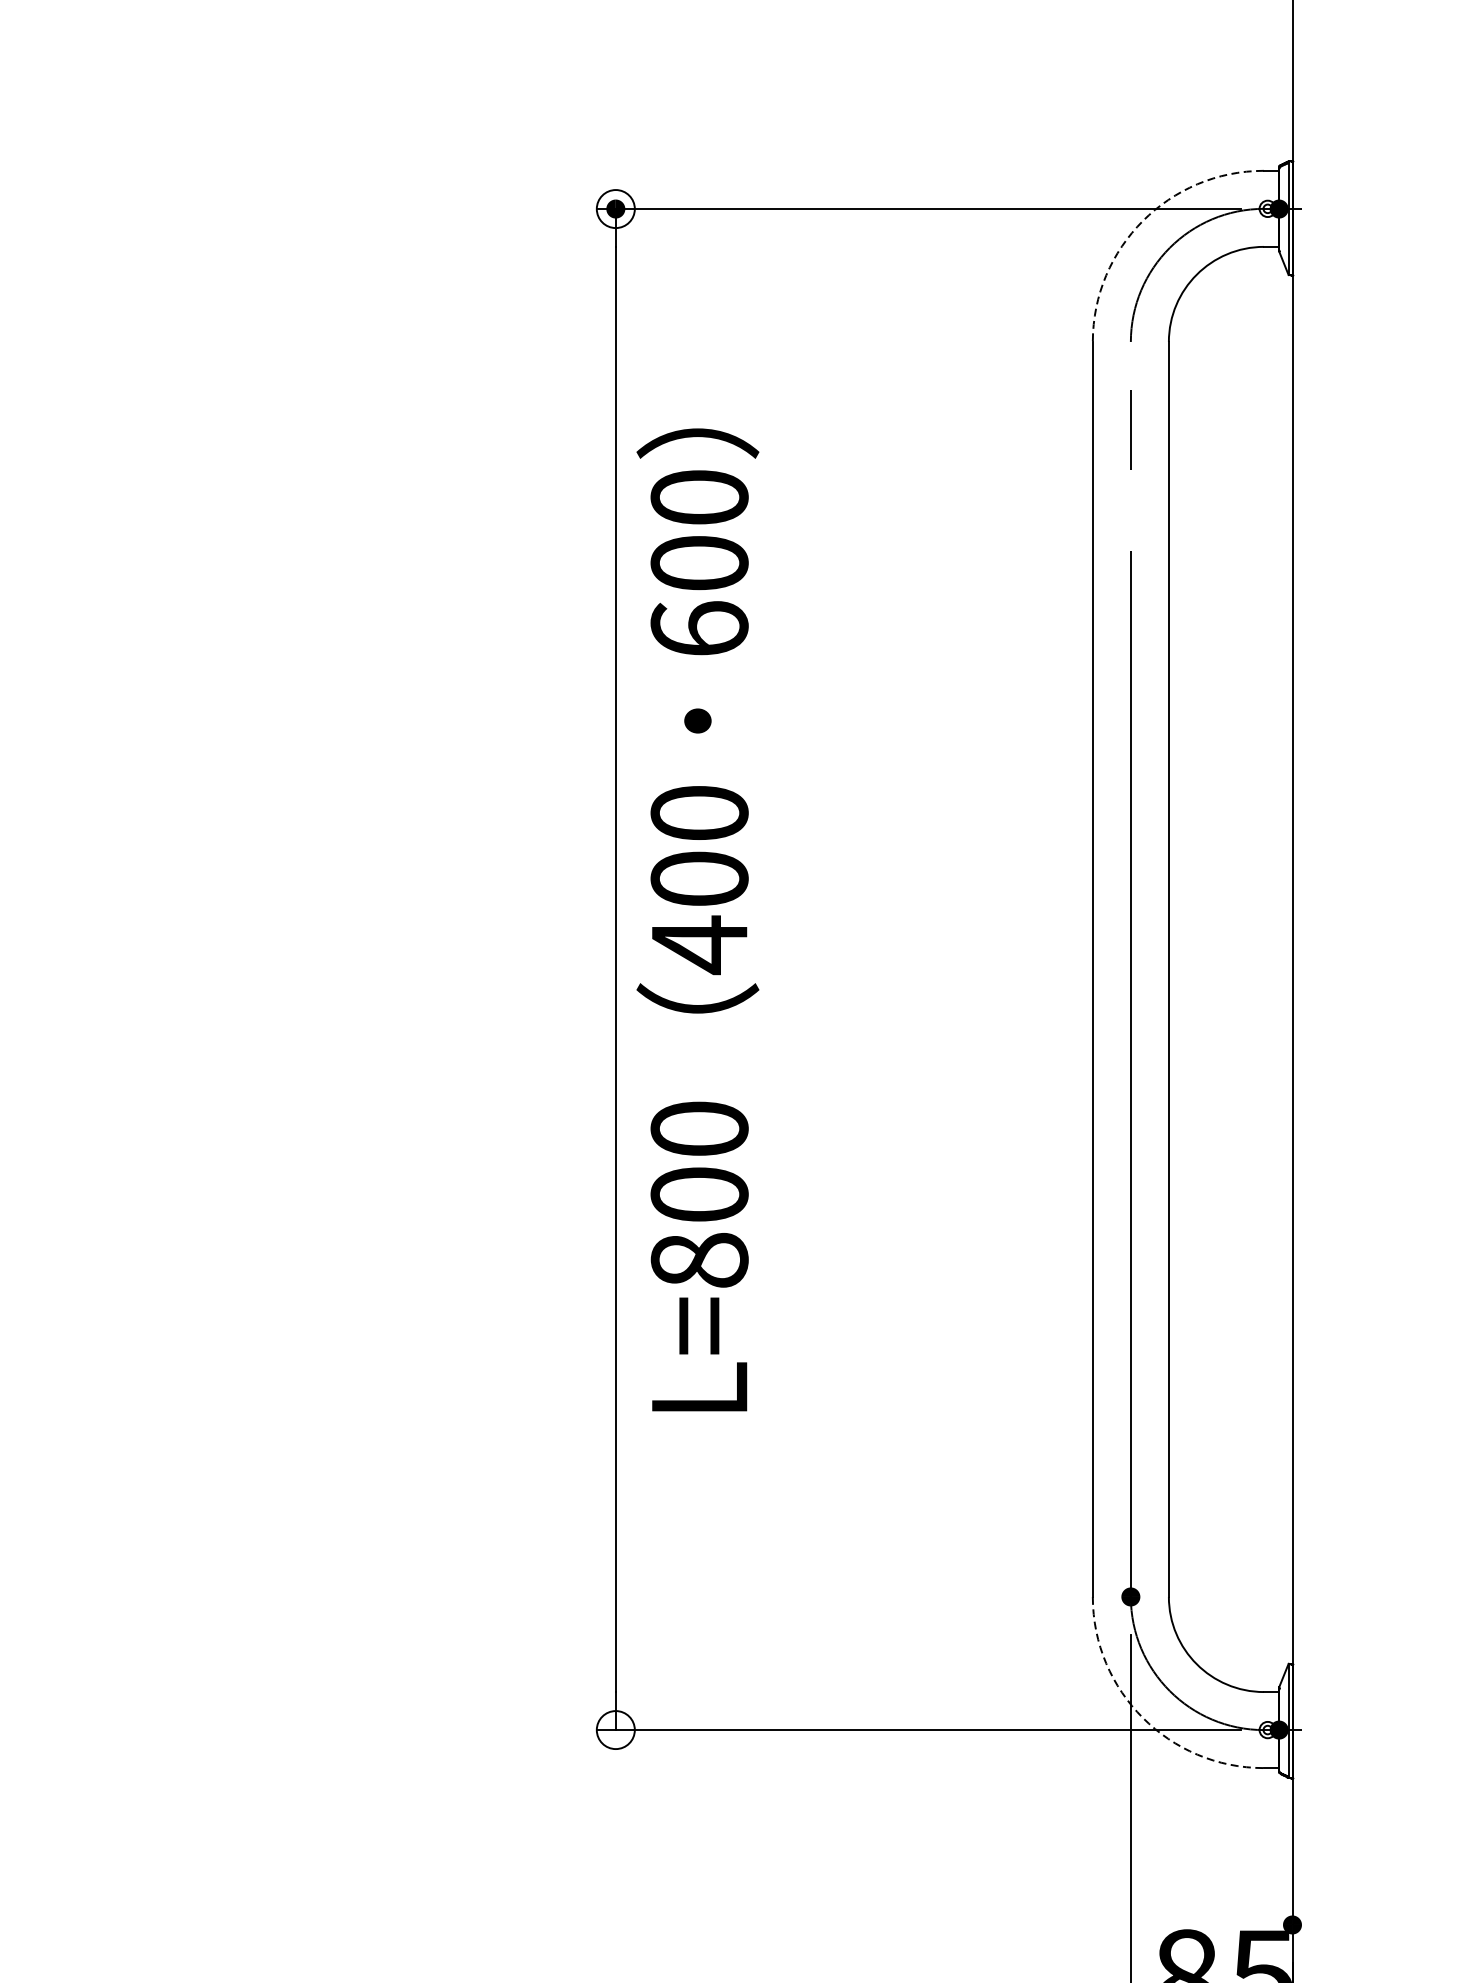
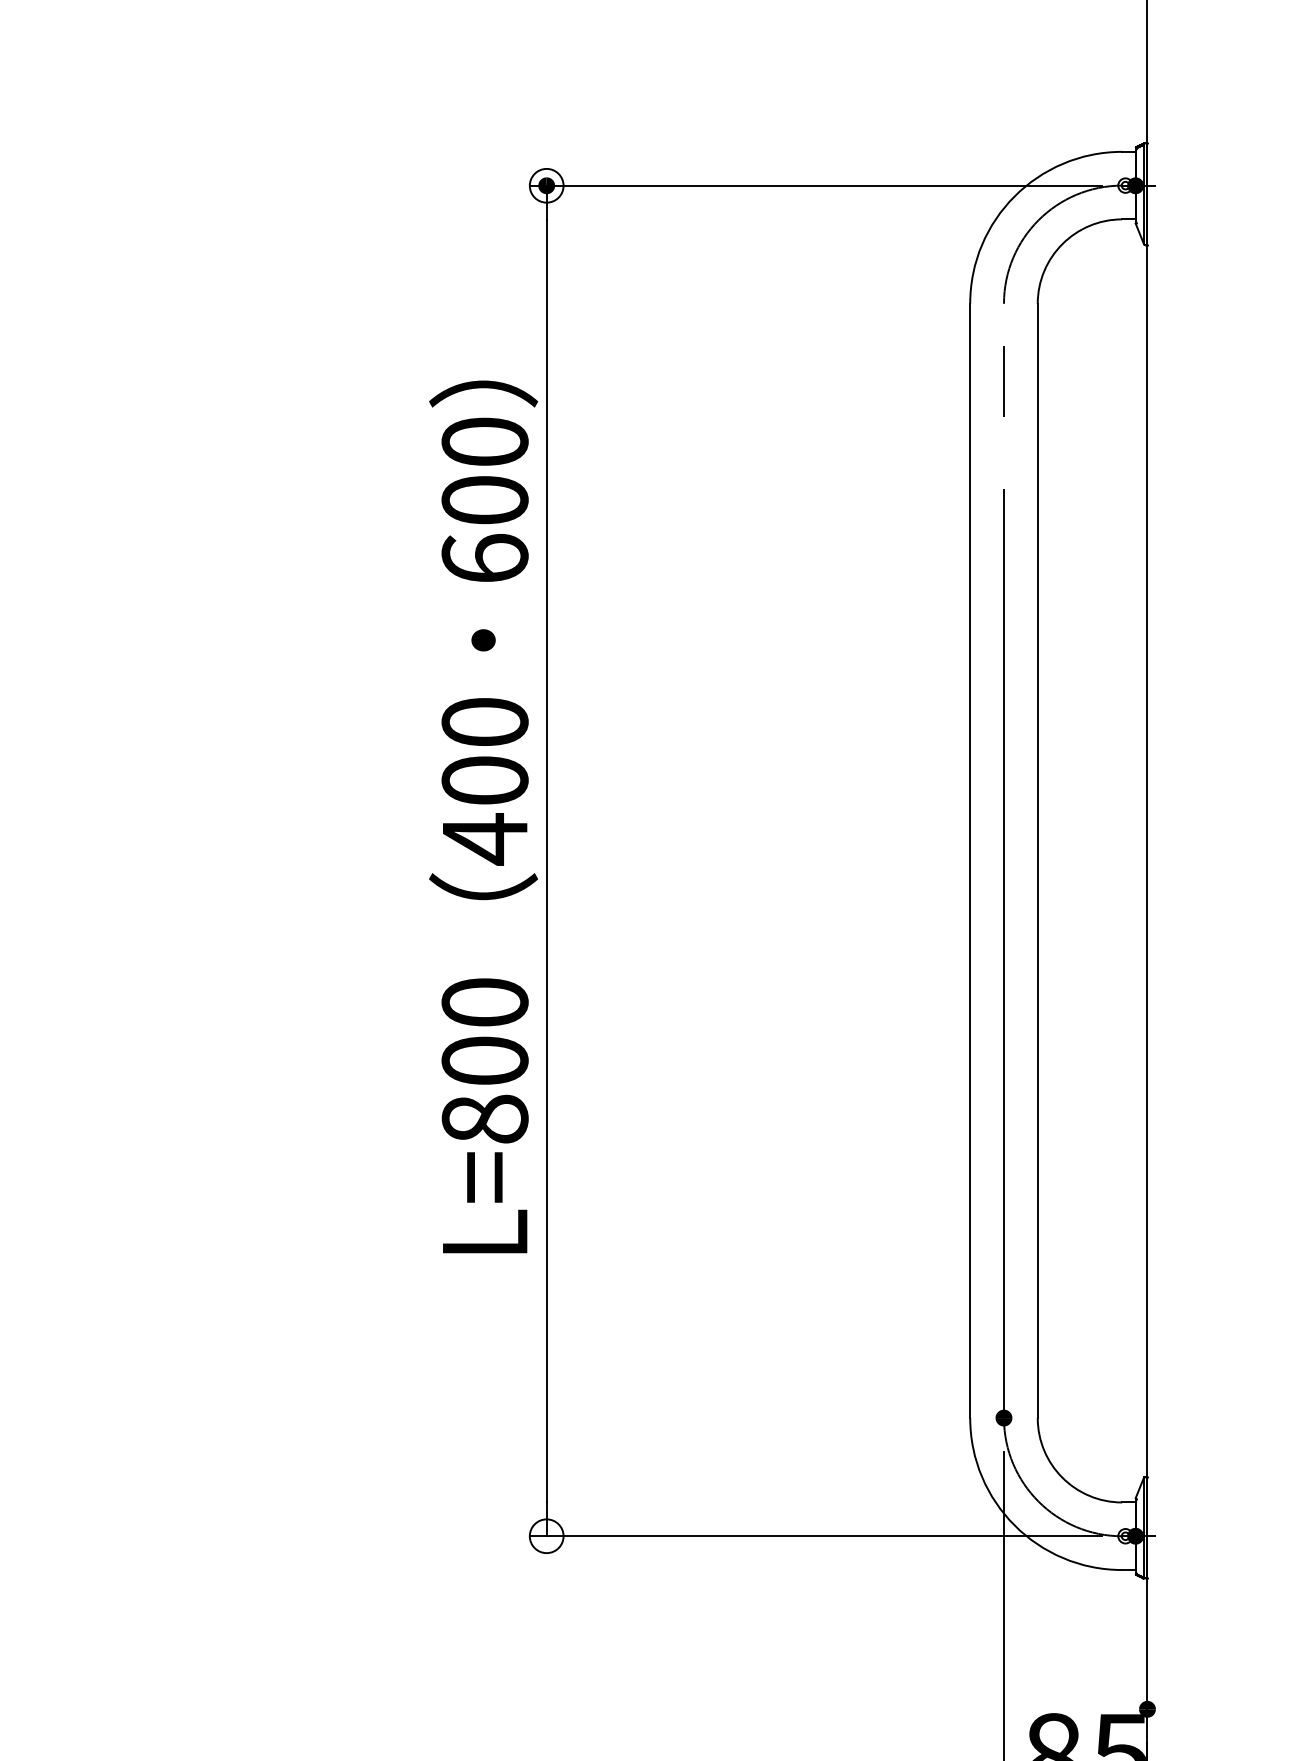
arc: (1142, 221) -> (1014, 196), dashed -> solid
text: (697, 919) -> (483, 816), moved
arc: (1142, 1717) -> (1014, 1525), dashed -> solid

